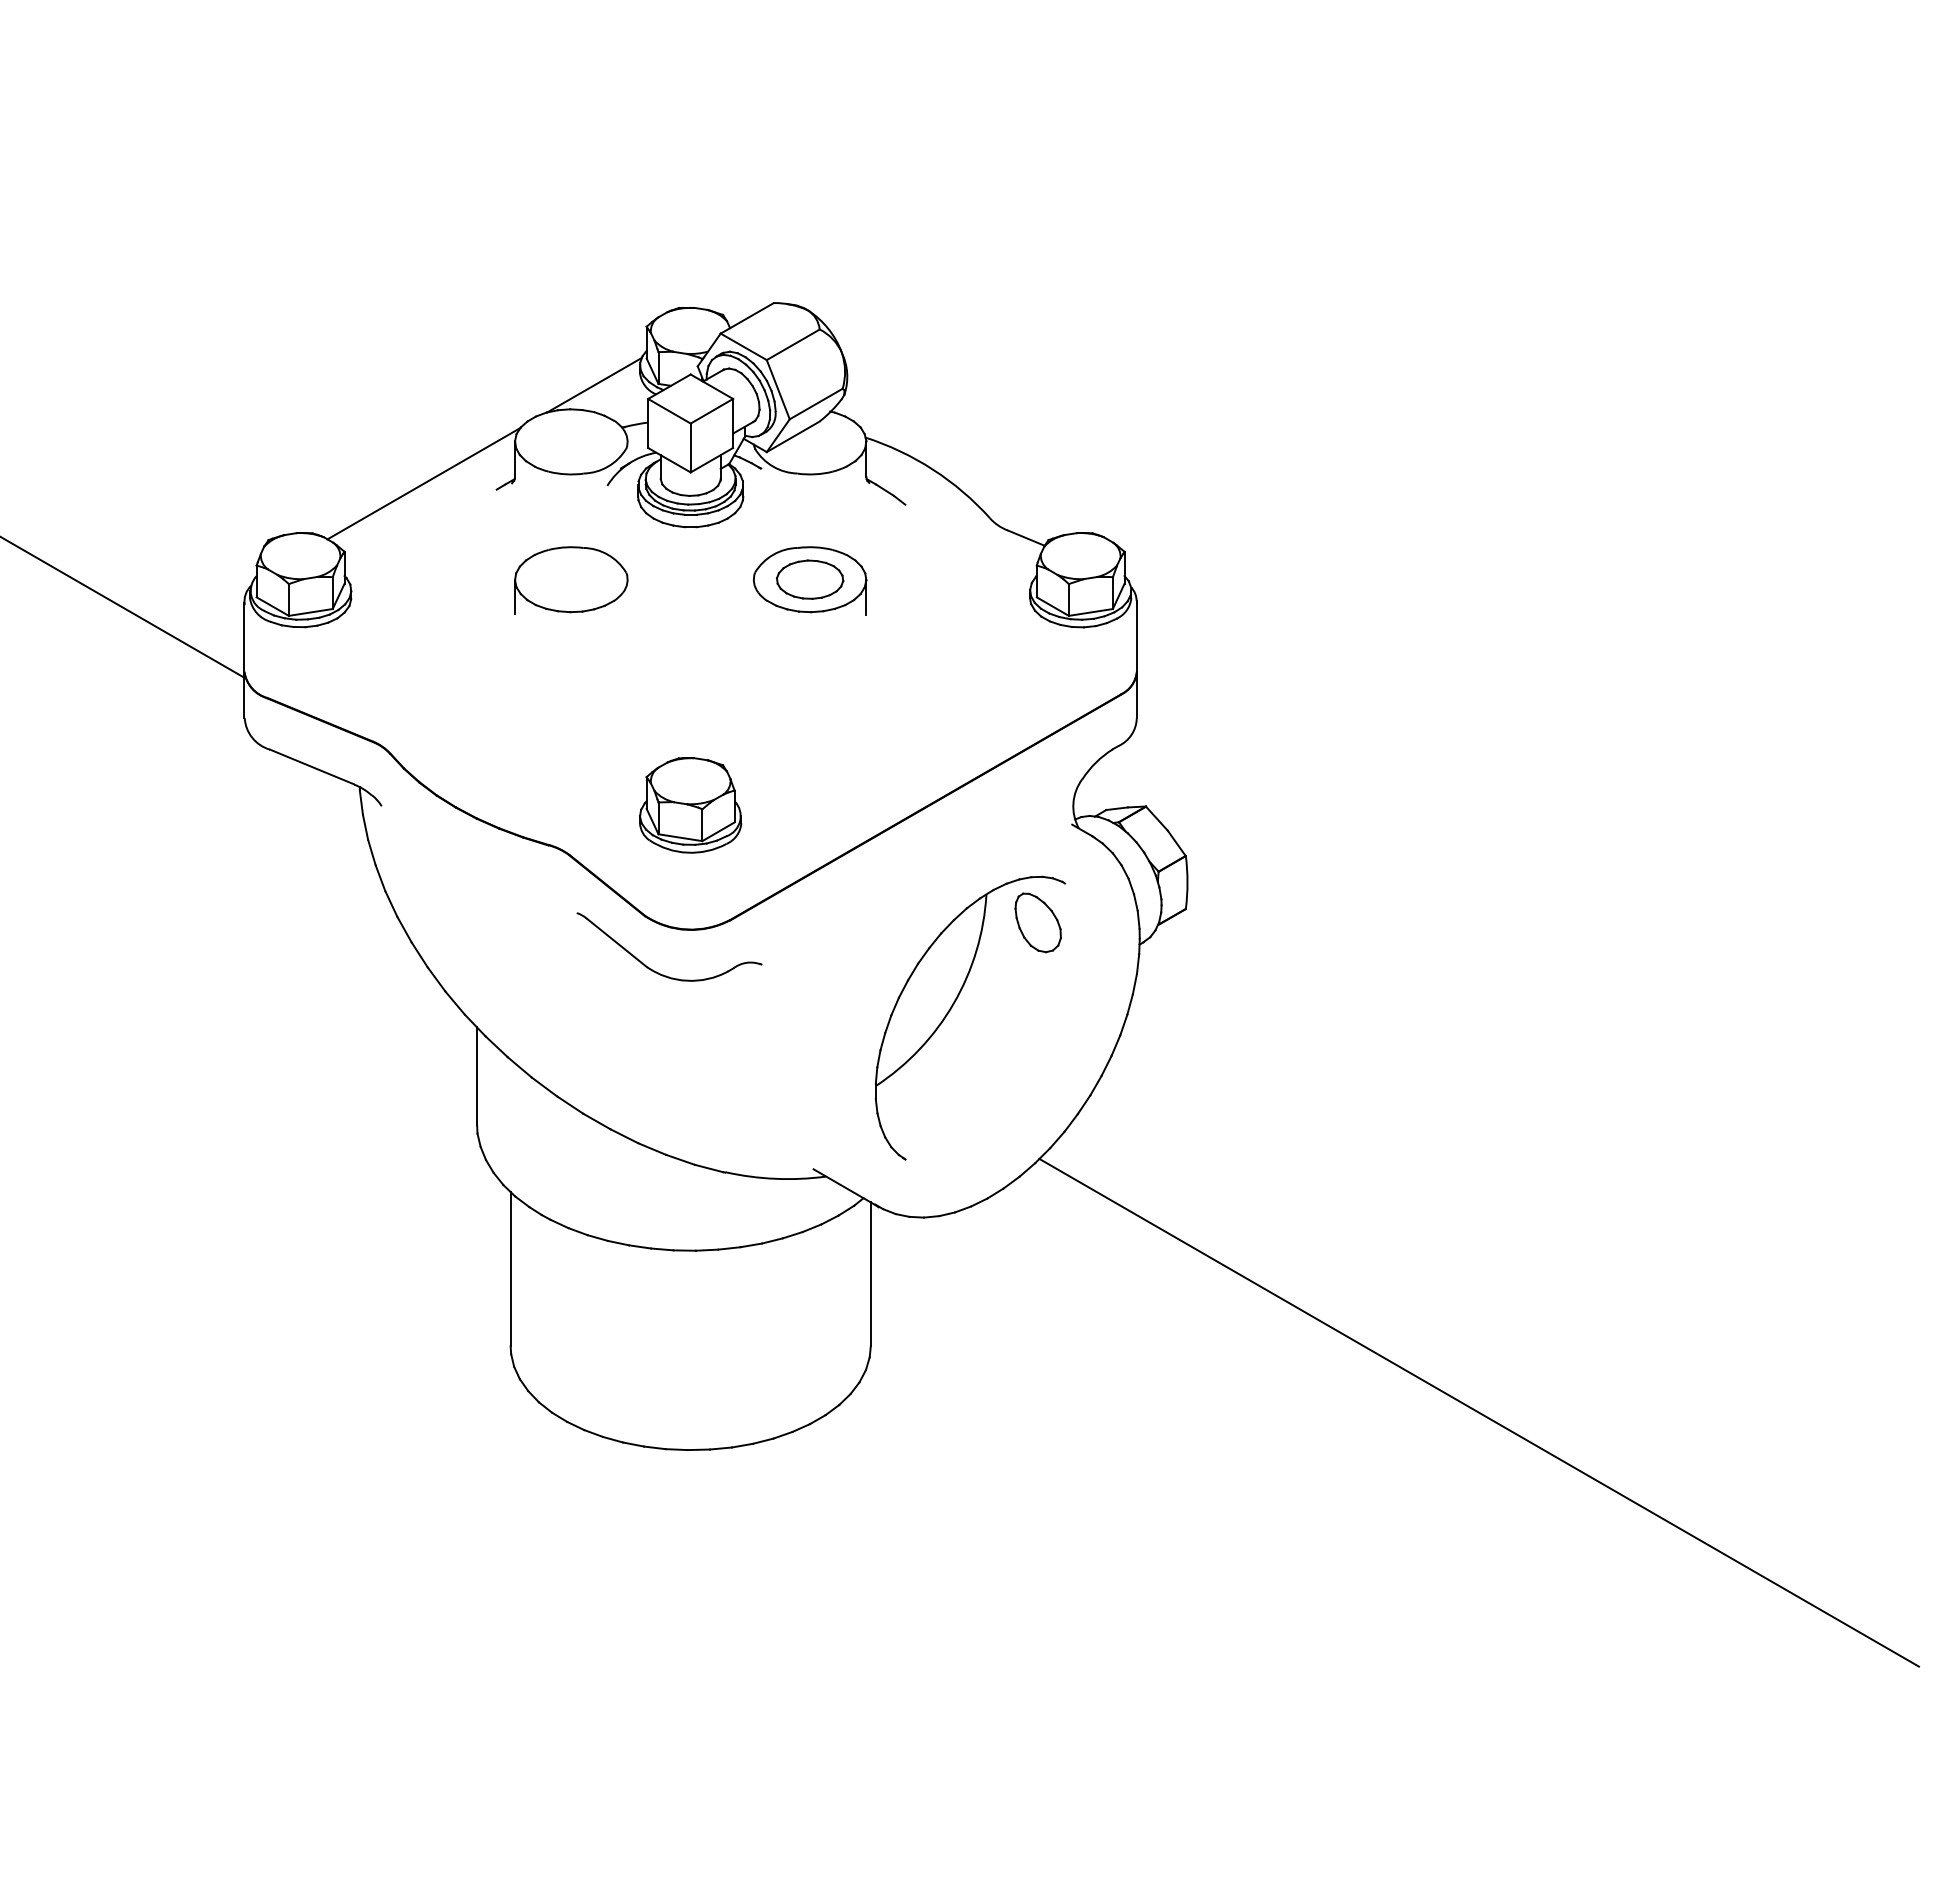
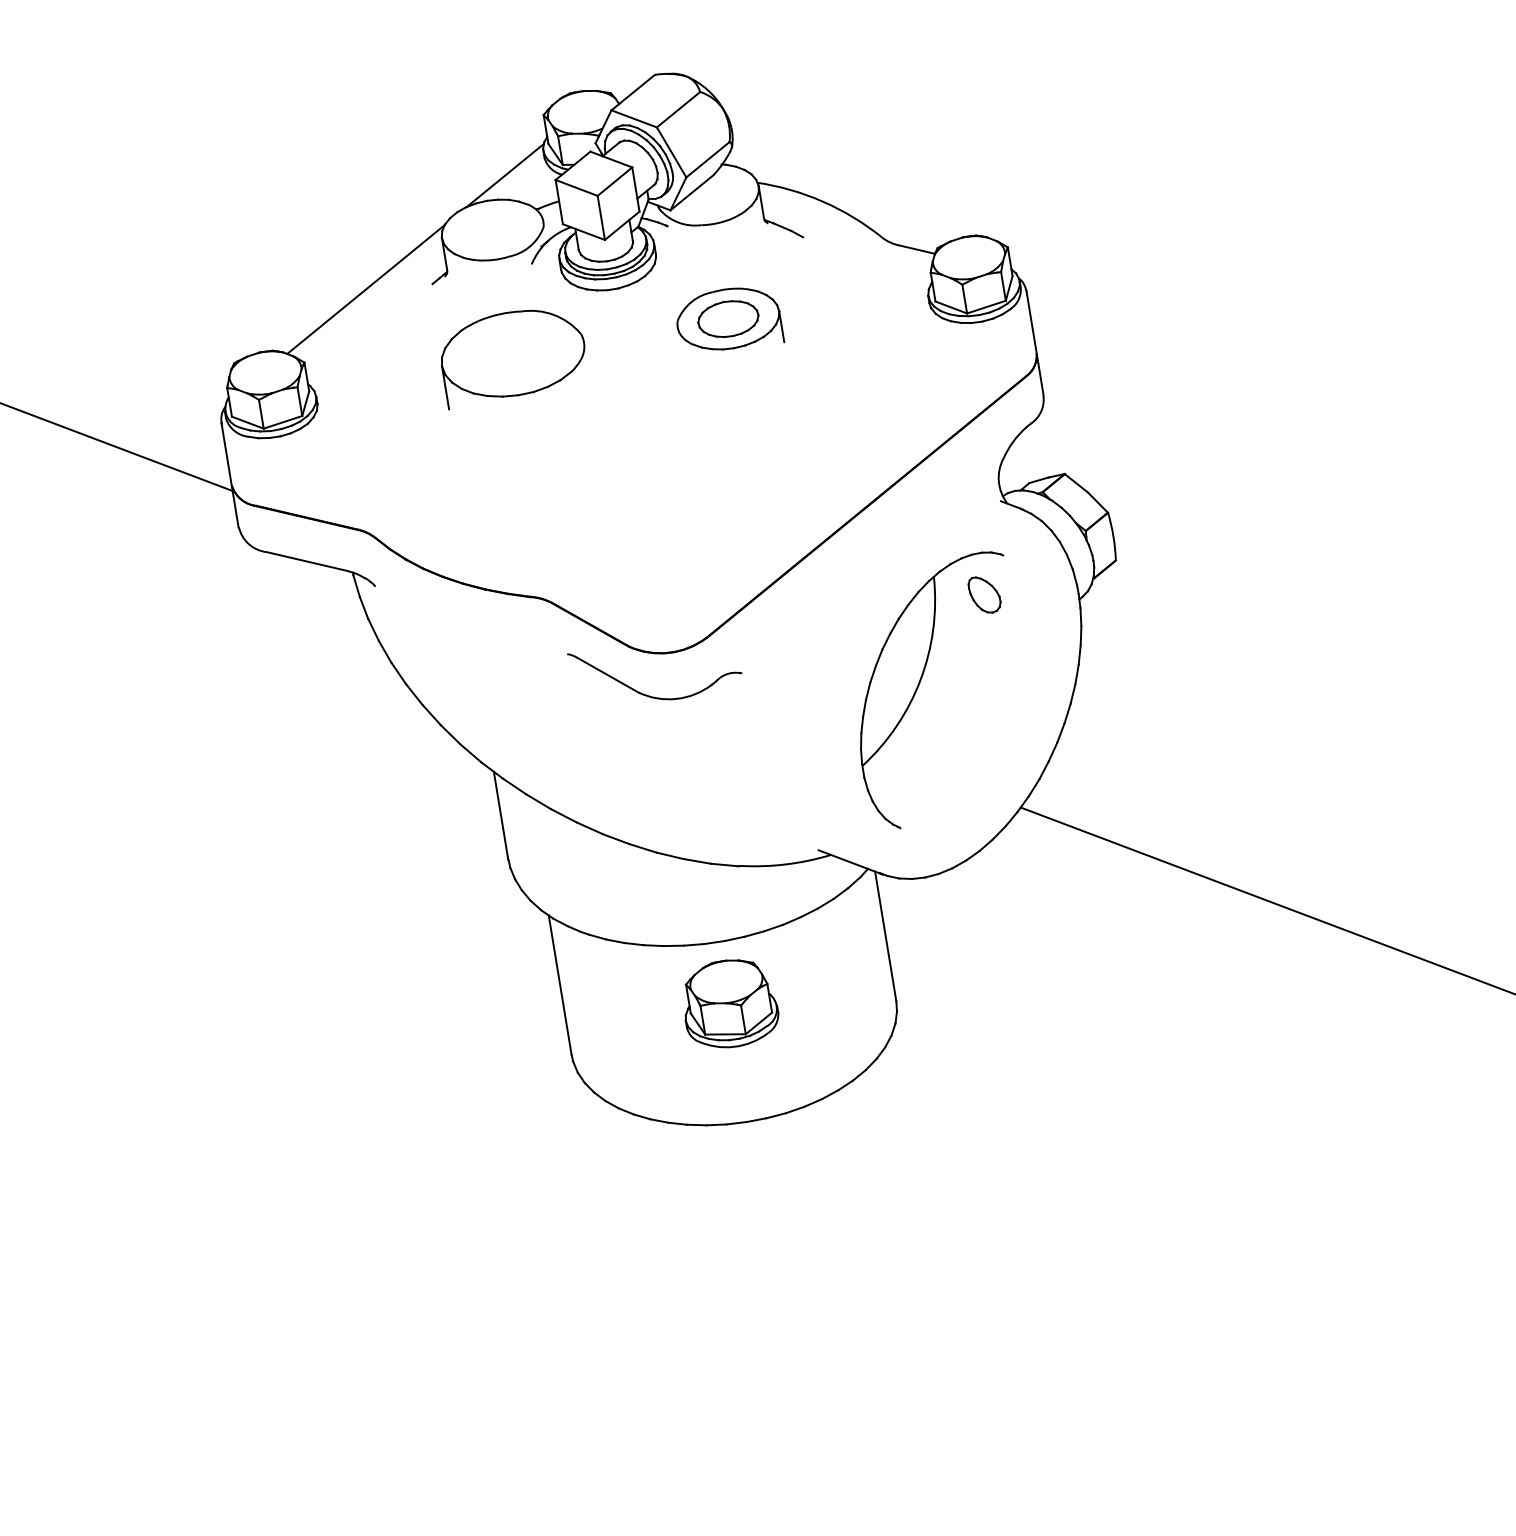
part: (571, 580) -> (513, 355), size x1.4
part: (690, 805) -> (729, 1003), moved
part: (1037, 922) -> (984, 594), size x0.7

